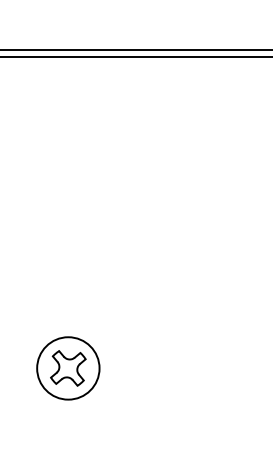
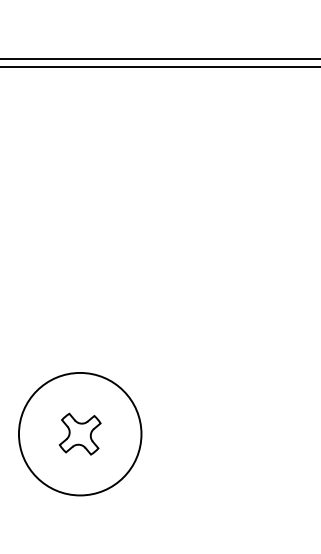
circle: (67, 367) -> (79, 433), size x1.67

